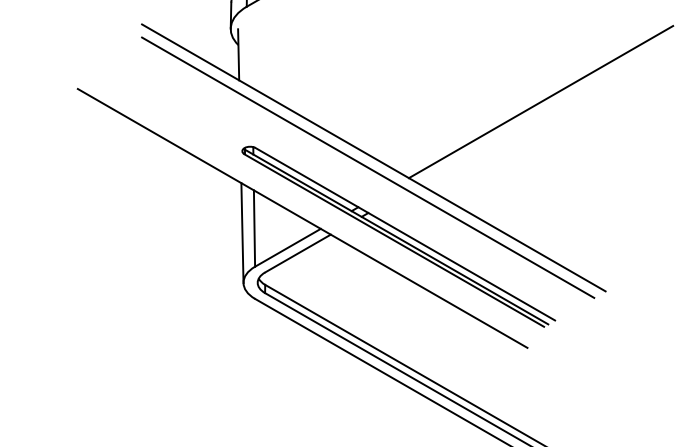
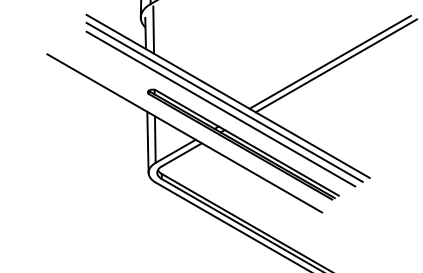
line: (251, 48) -> (153, 29), added
line: (551, 107) -> (336, 65), added
line: (361, 177) -> (220, 108), added

